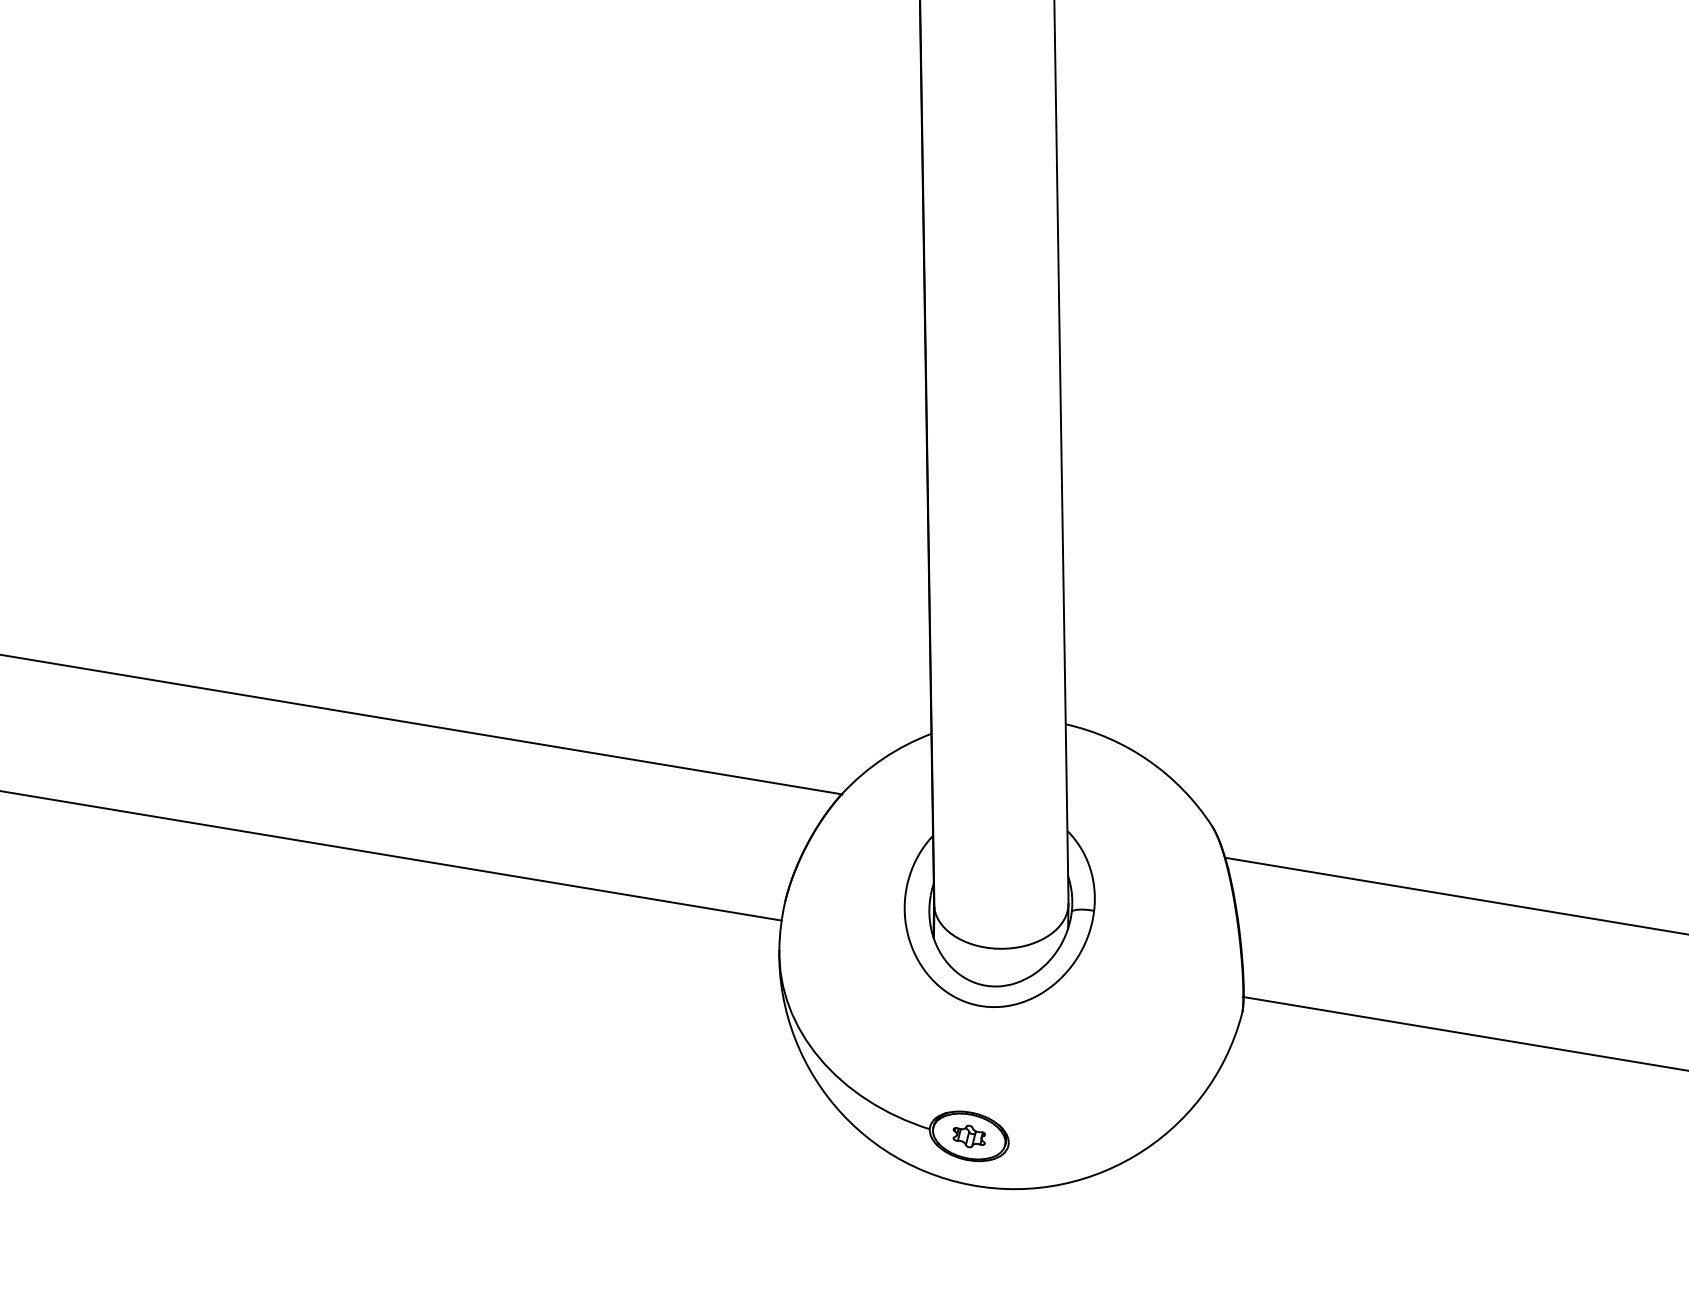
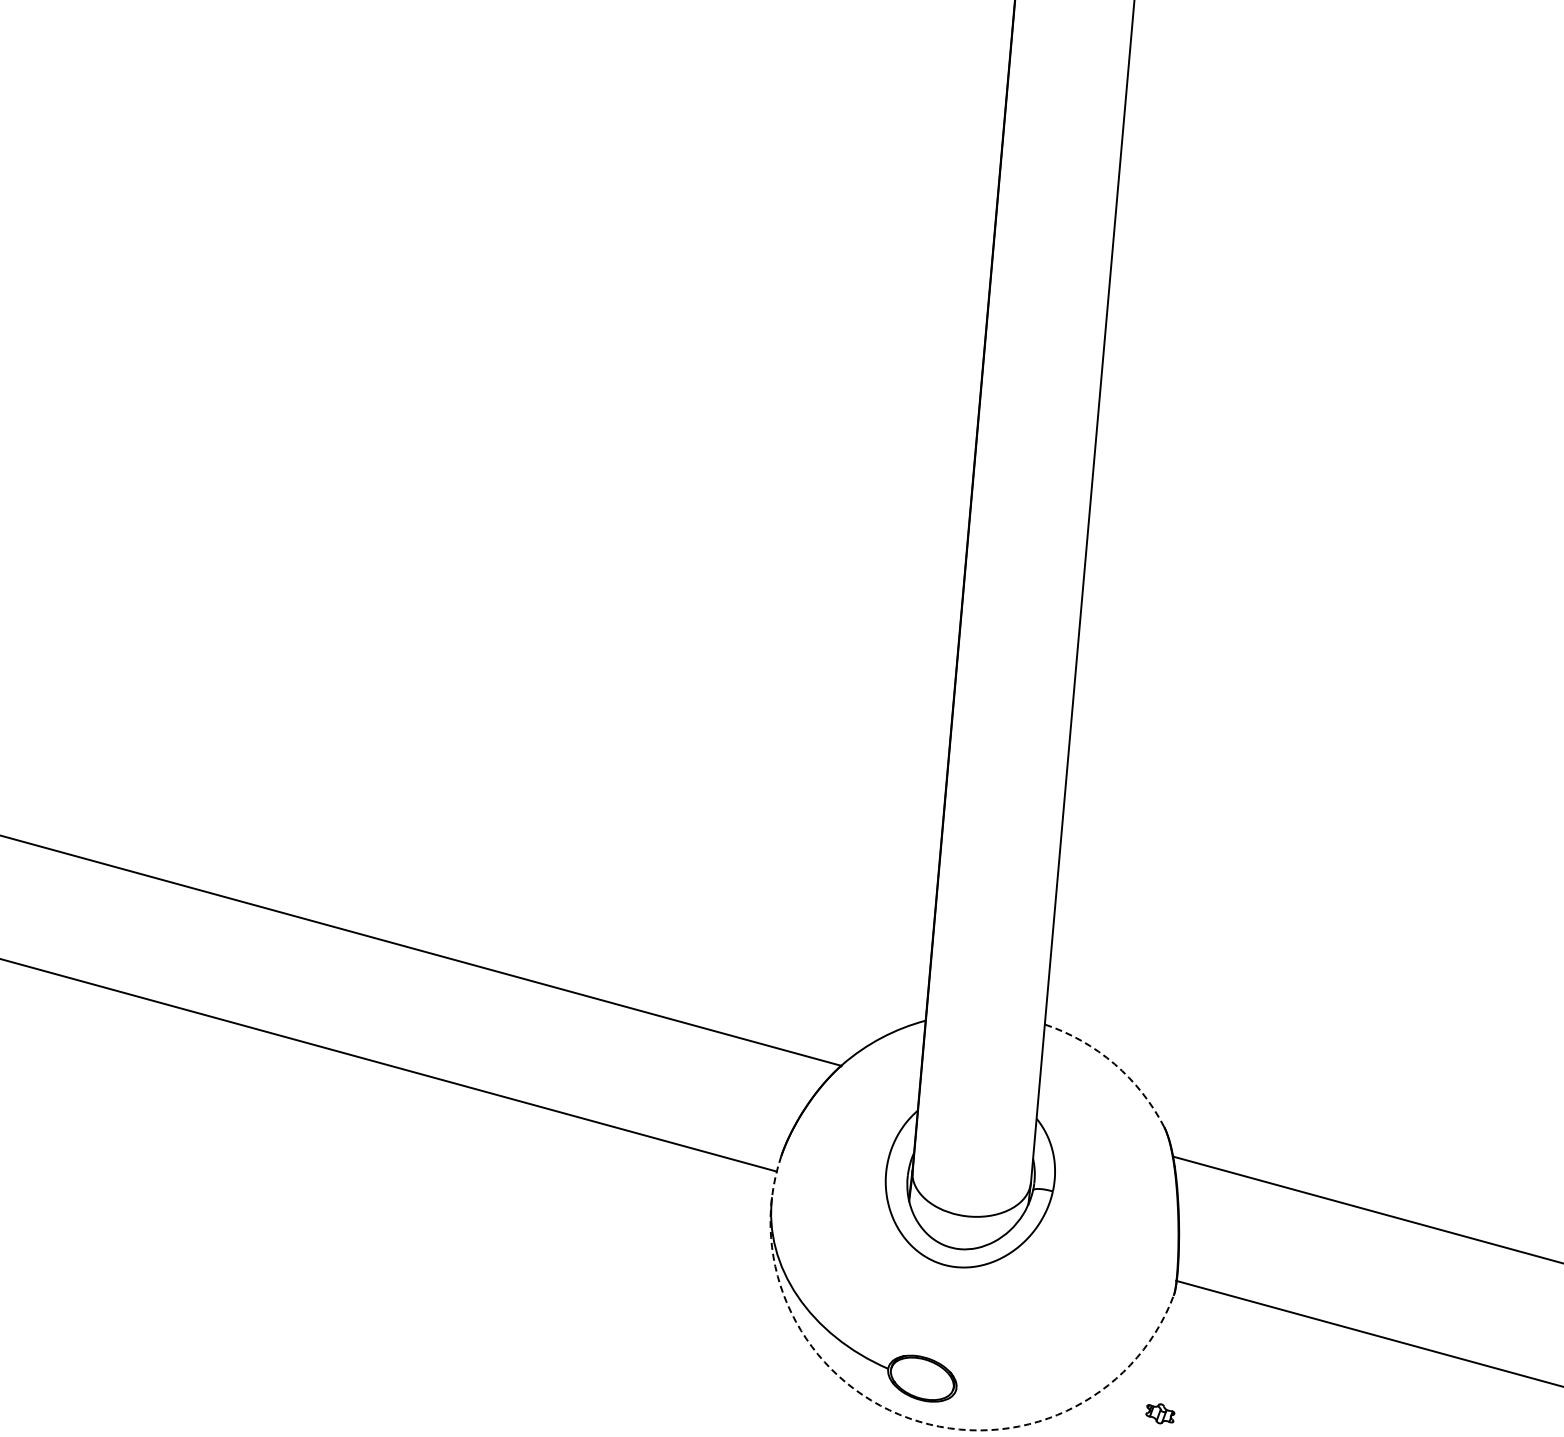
arc: (1148, 761) -> (1114, 1064), solid -> dashed
part: (969, 1136) -> (1160, 1413), moved
arc: (959, 1182) -> (909, 1418), solid -> dashed

